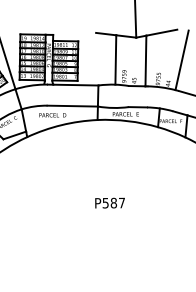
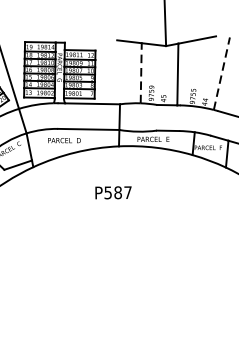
line: (182, 59) -> (222, 72), solid -> dashed
line: (115, 60) -> (140, 73), solid -> dashed
text: (109, 202) -> (112, 192), moved

